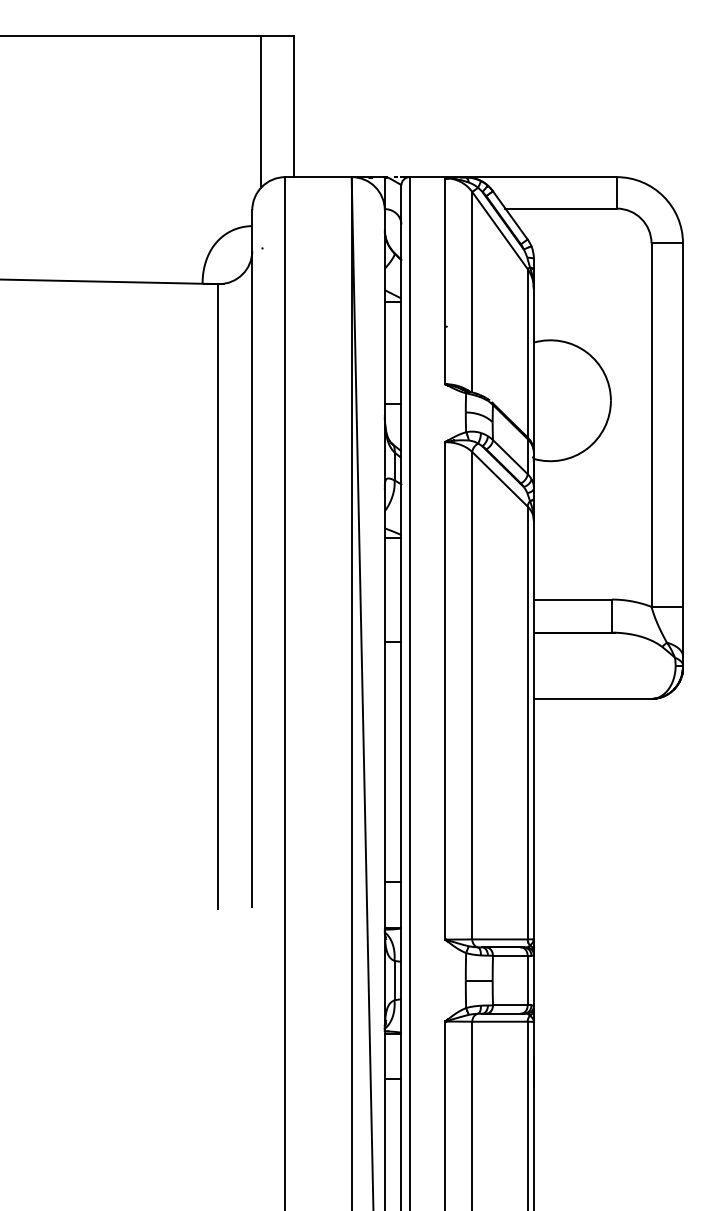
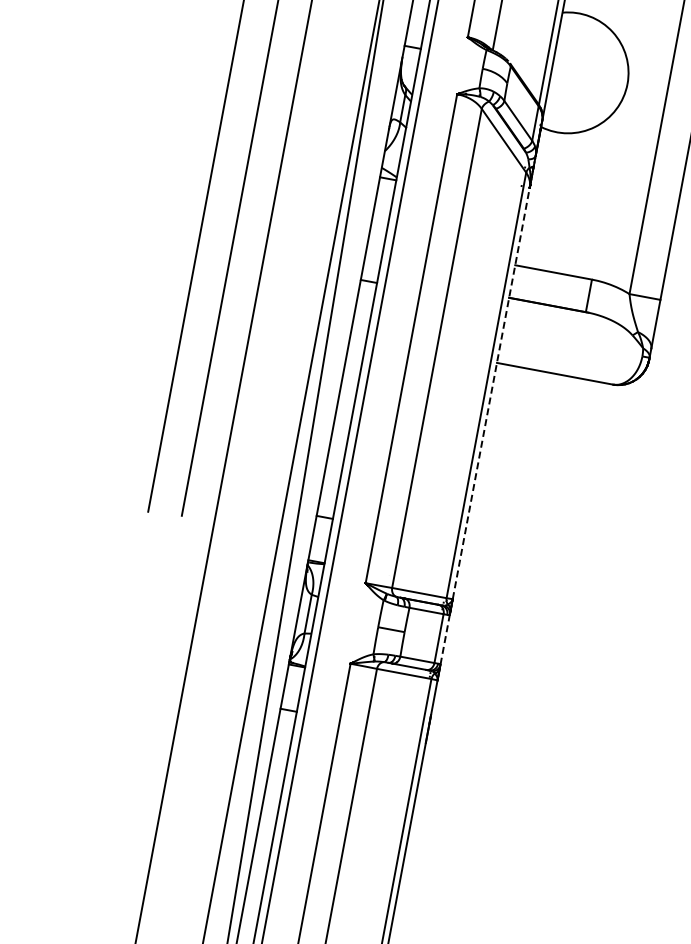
line: (533, 729) -> (490, 392), solid -> dashed
line: (533, 980) -> (444, 639), solid -> dashed

